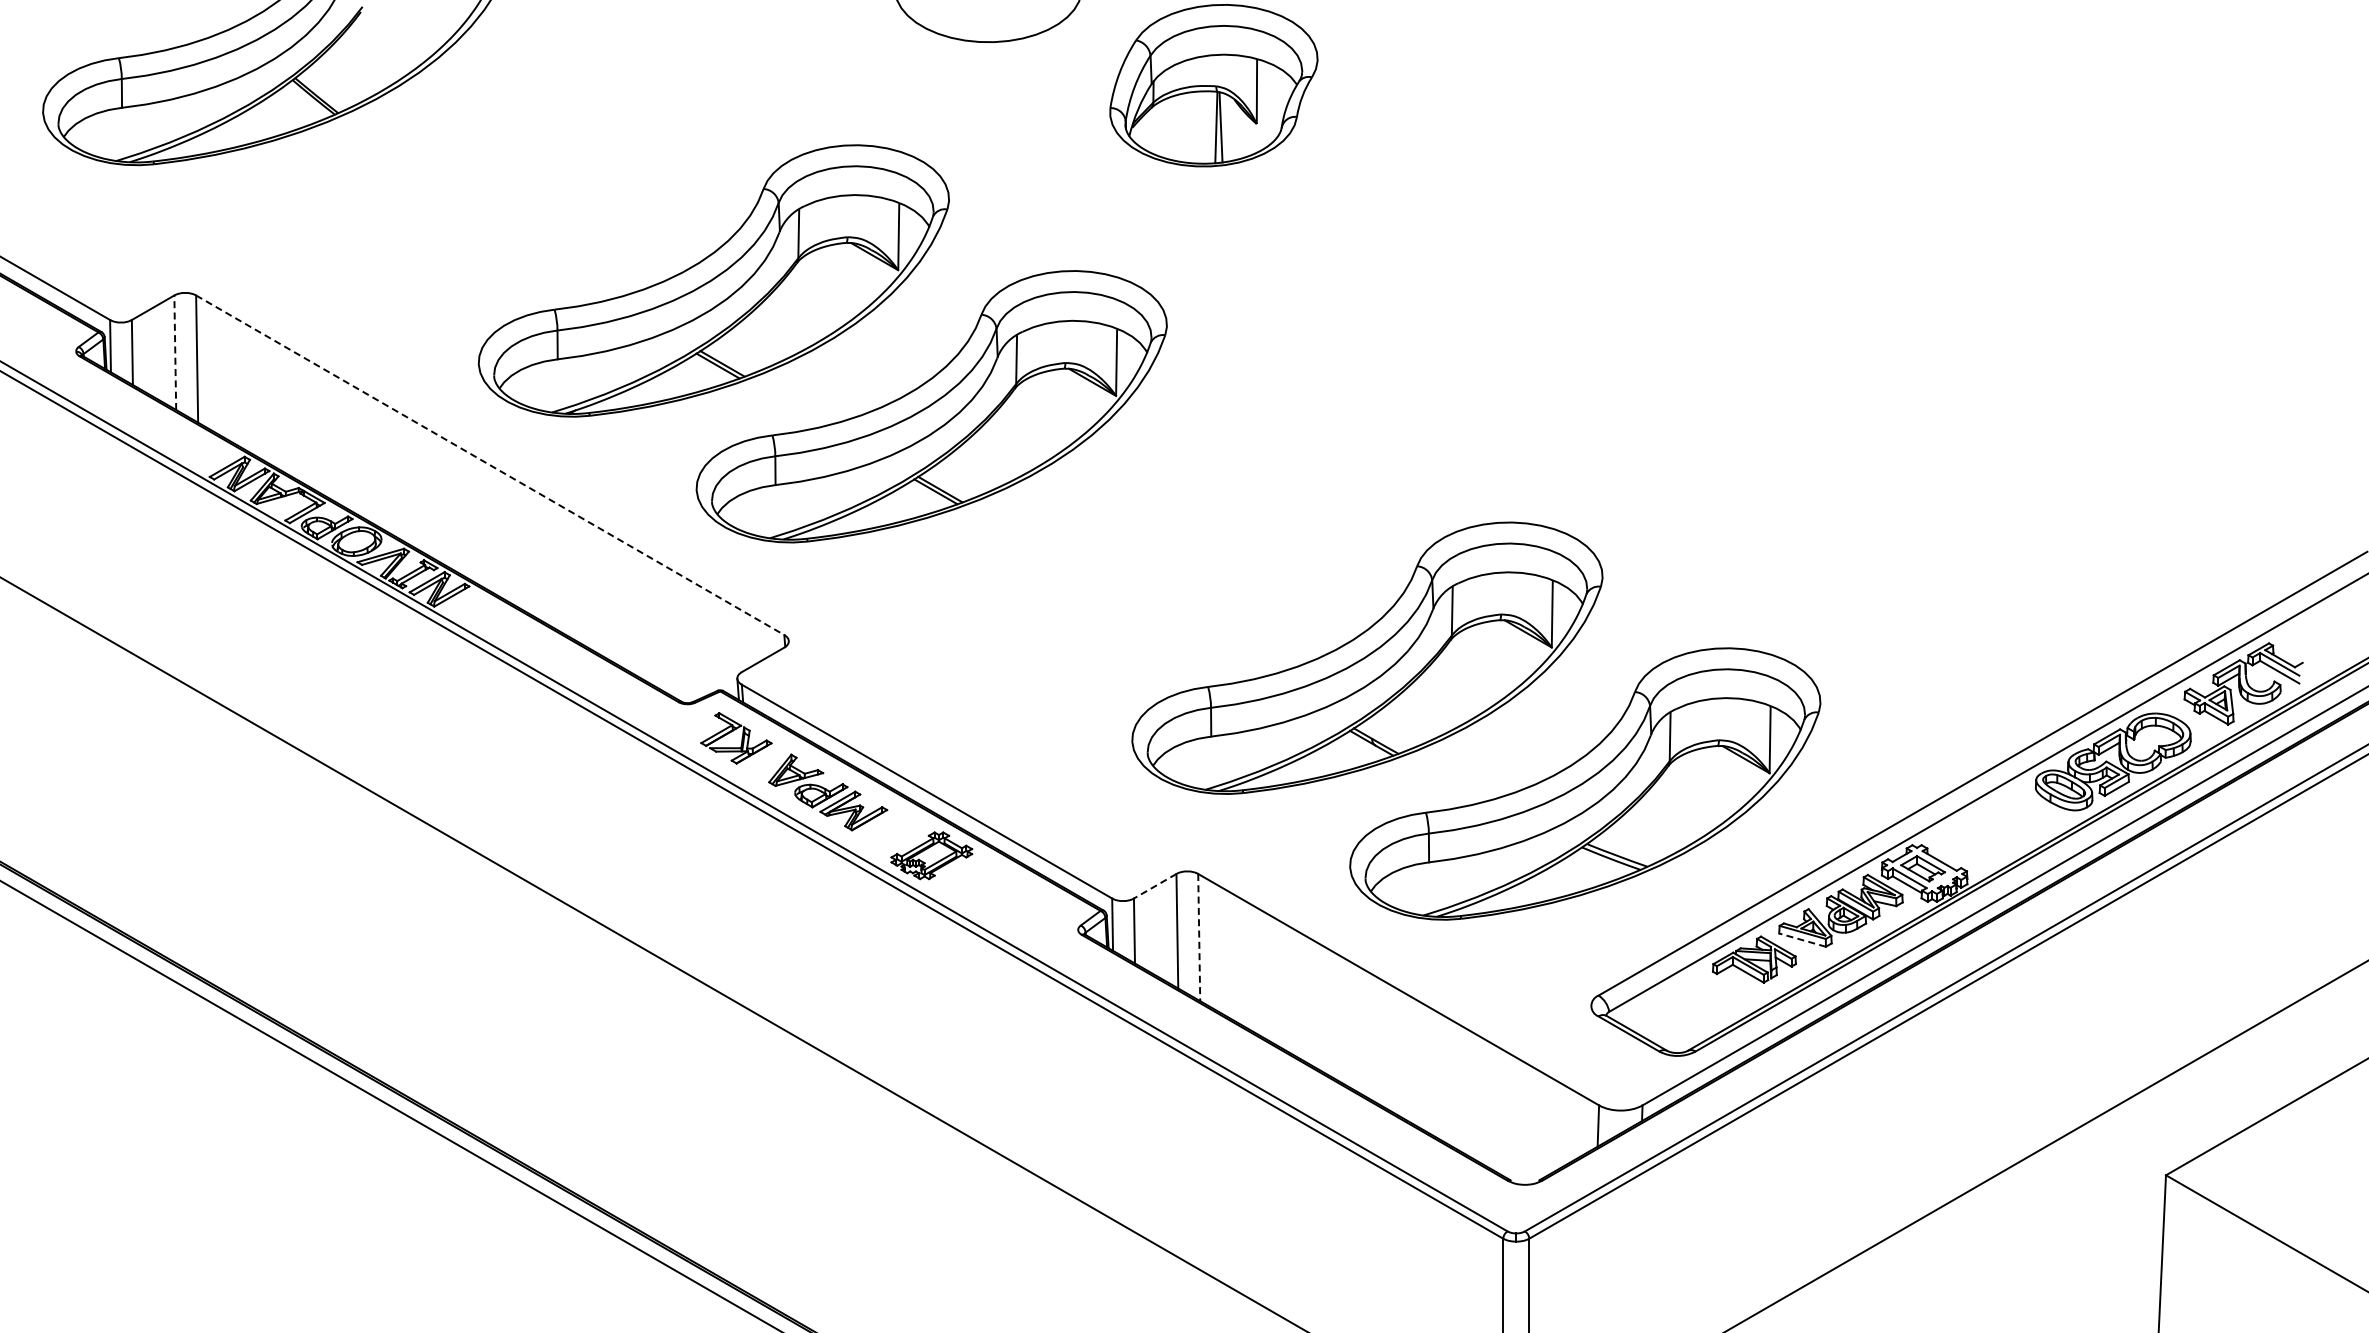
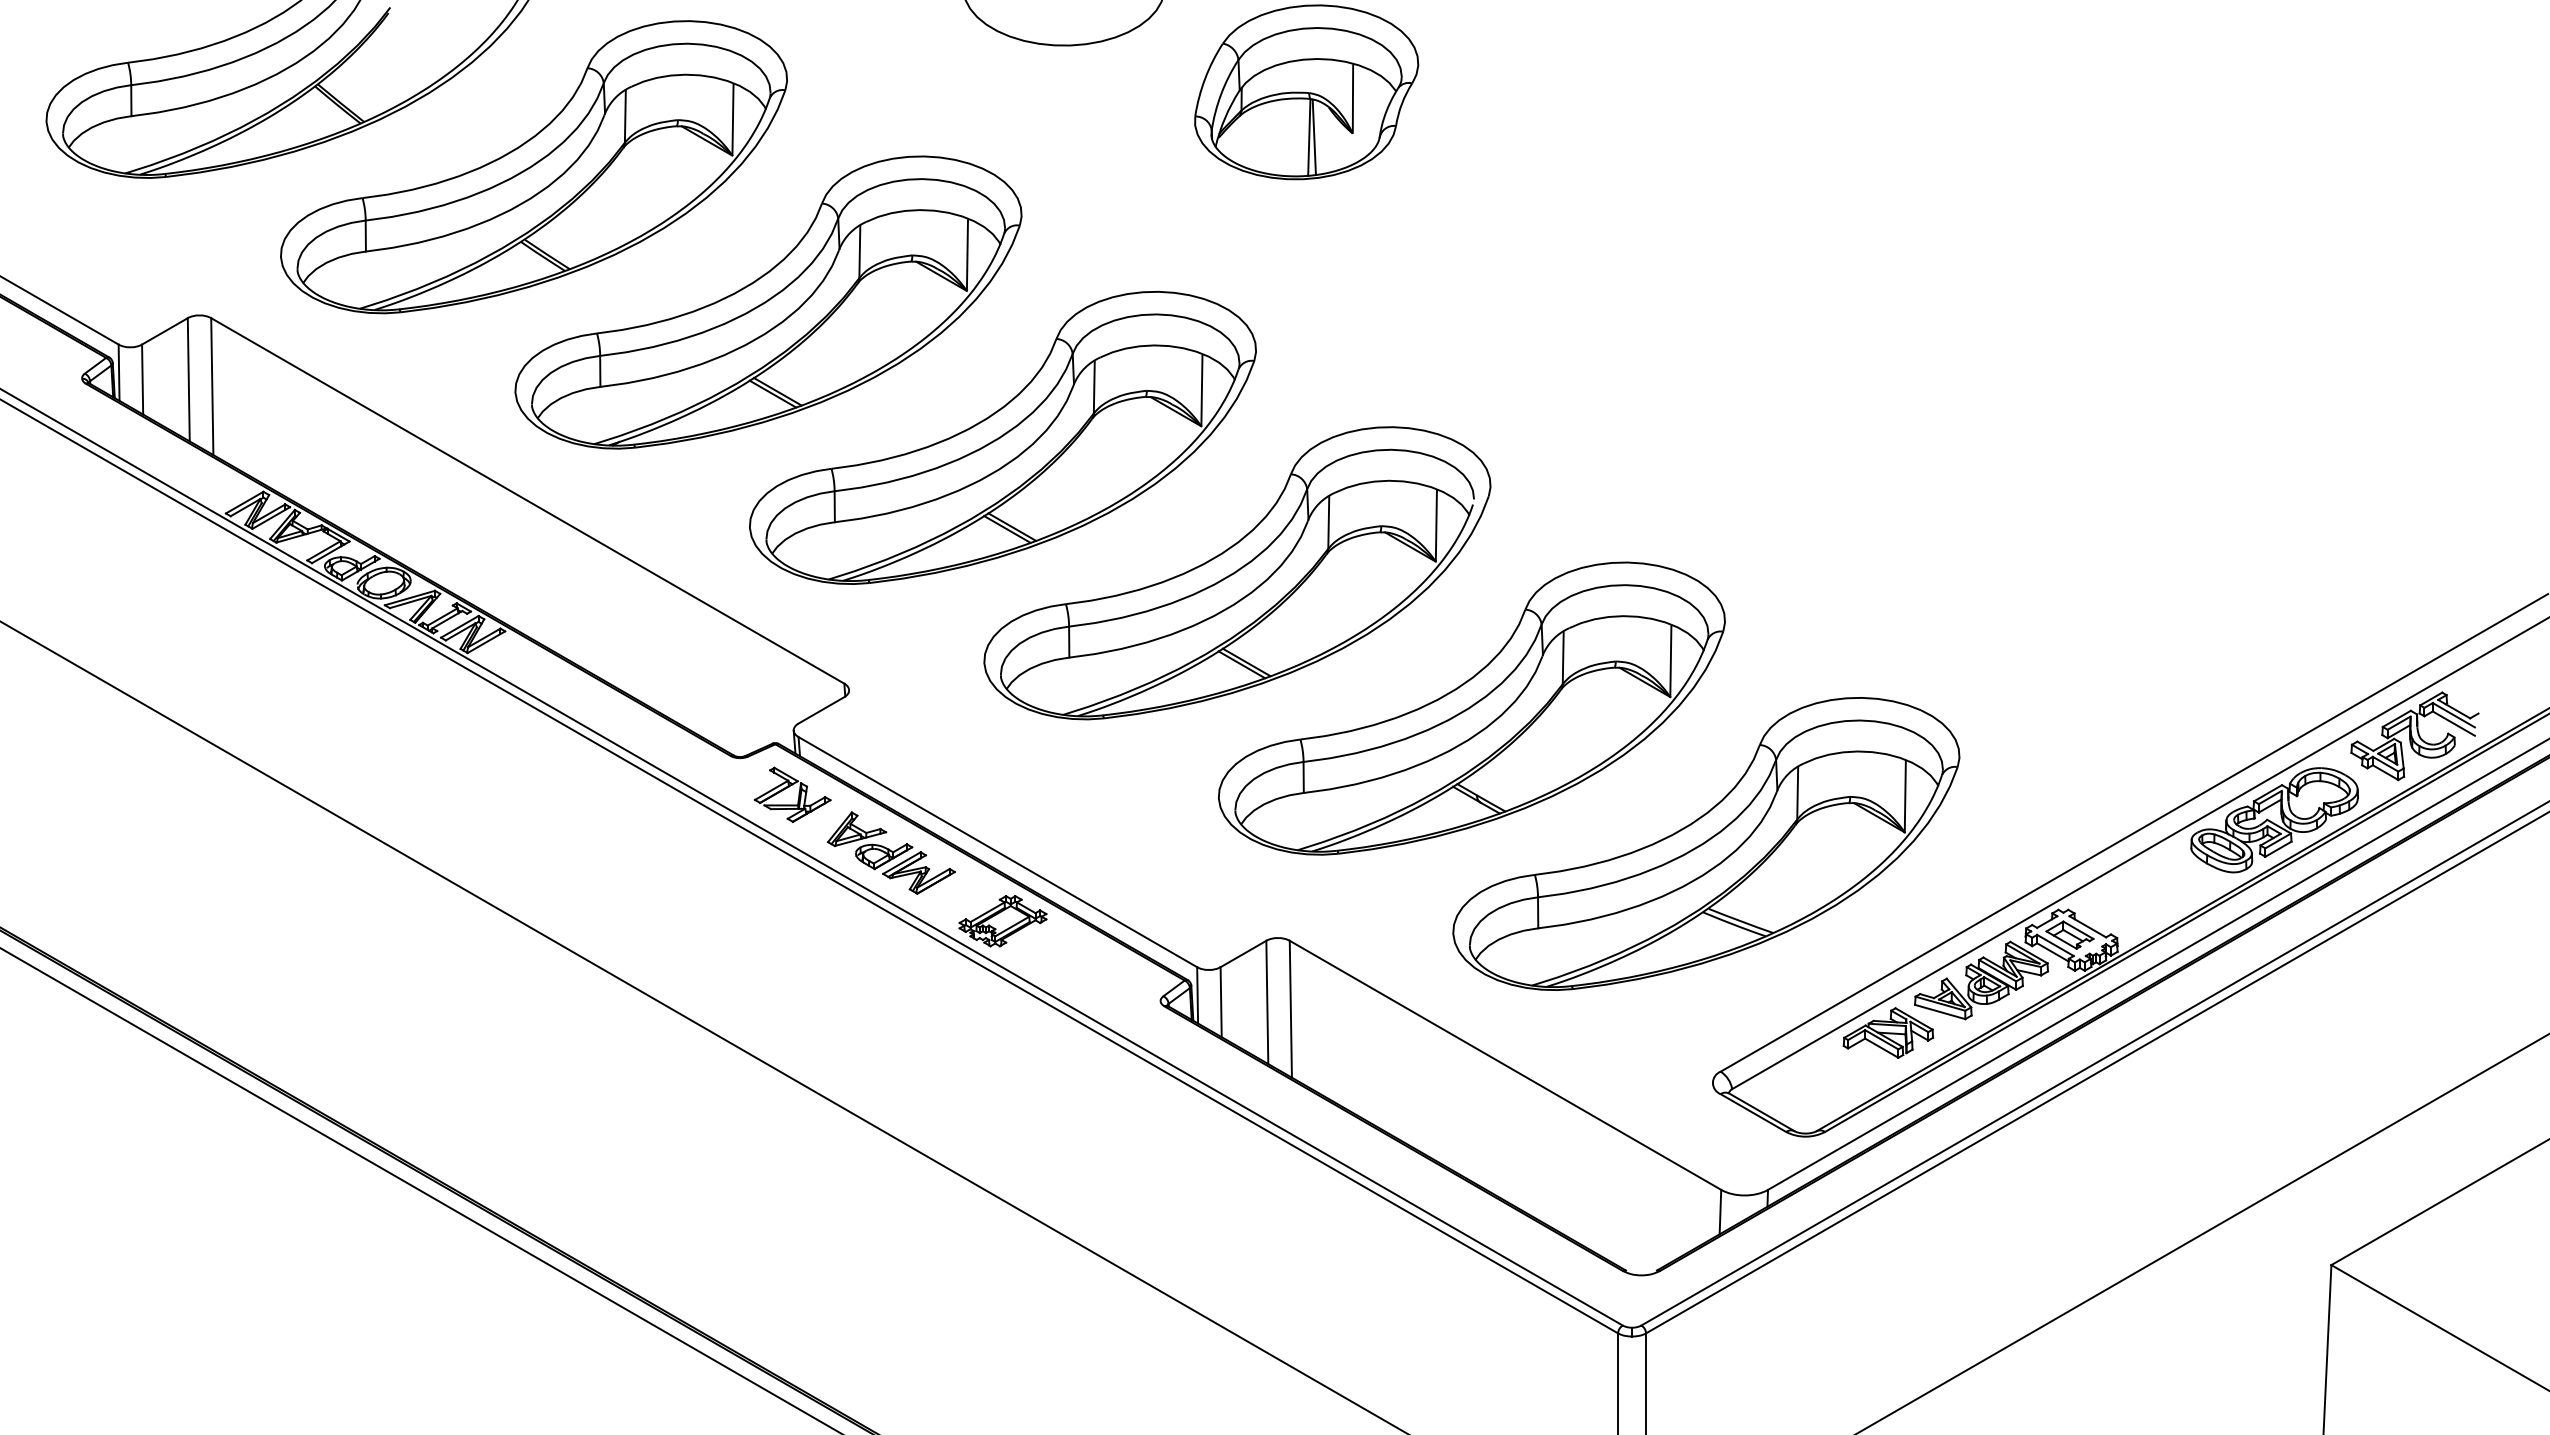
part: (496, 154) -> (534, 166), added
line: (175, 352) -> (189, 379), dashed -> solid
line: (490, 465) -> (528, 501), dashed -> solid
part: (1149, 532) -> (1237, 573), added
line: (1155, 886) -> (1243, 954), dashed -> solid
line: (1199, 937) -> (1291, 1009), dashed -> solid
line: (1802, 940) -> (1940, 1012), dashed -> solid

